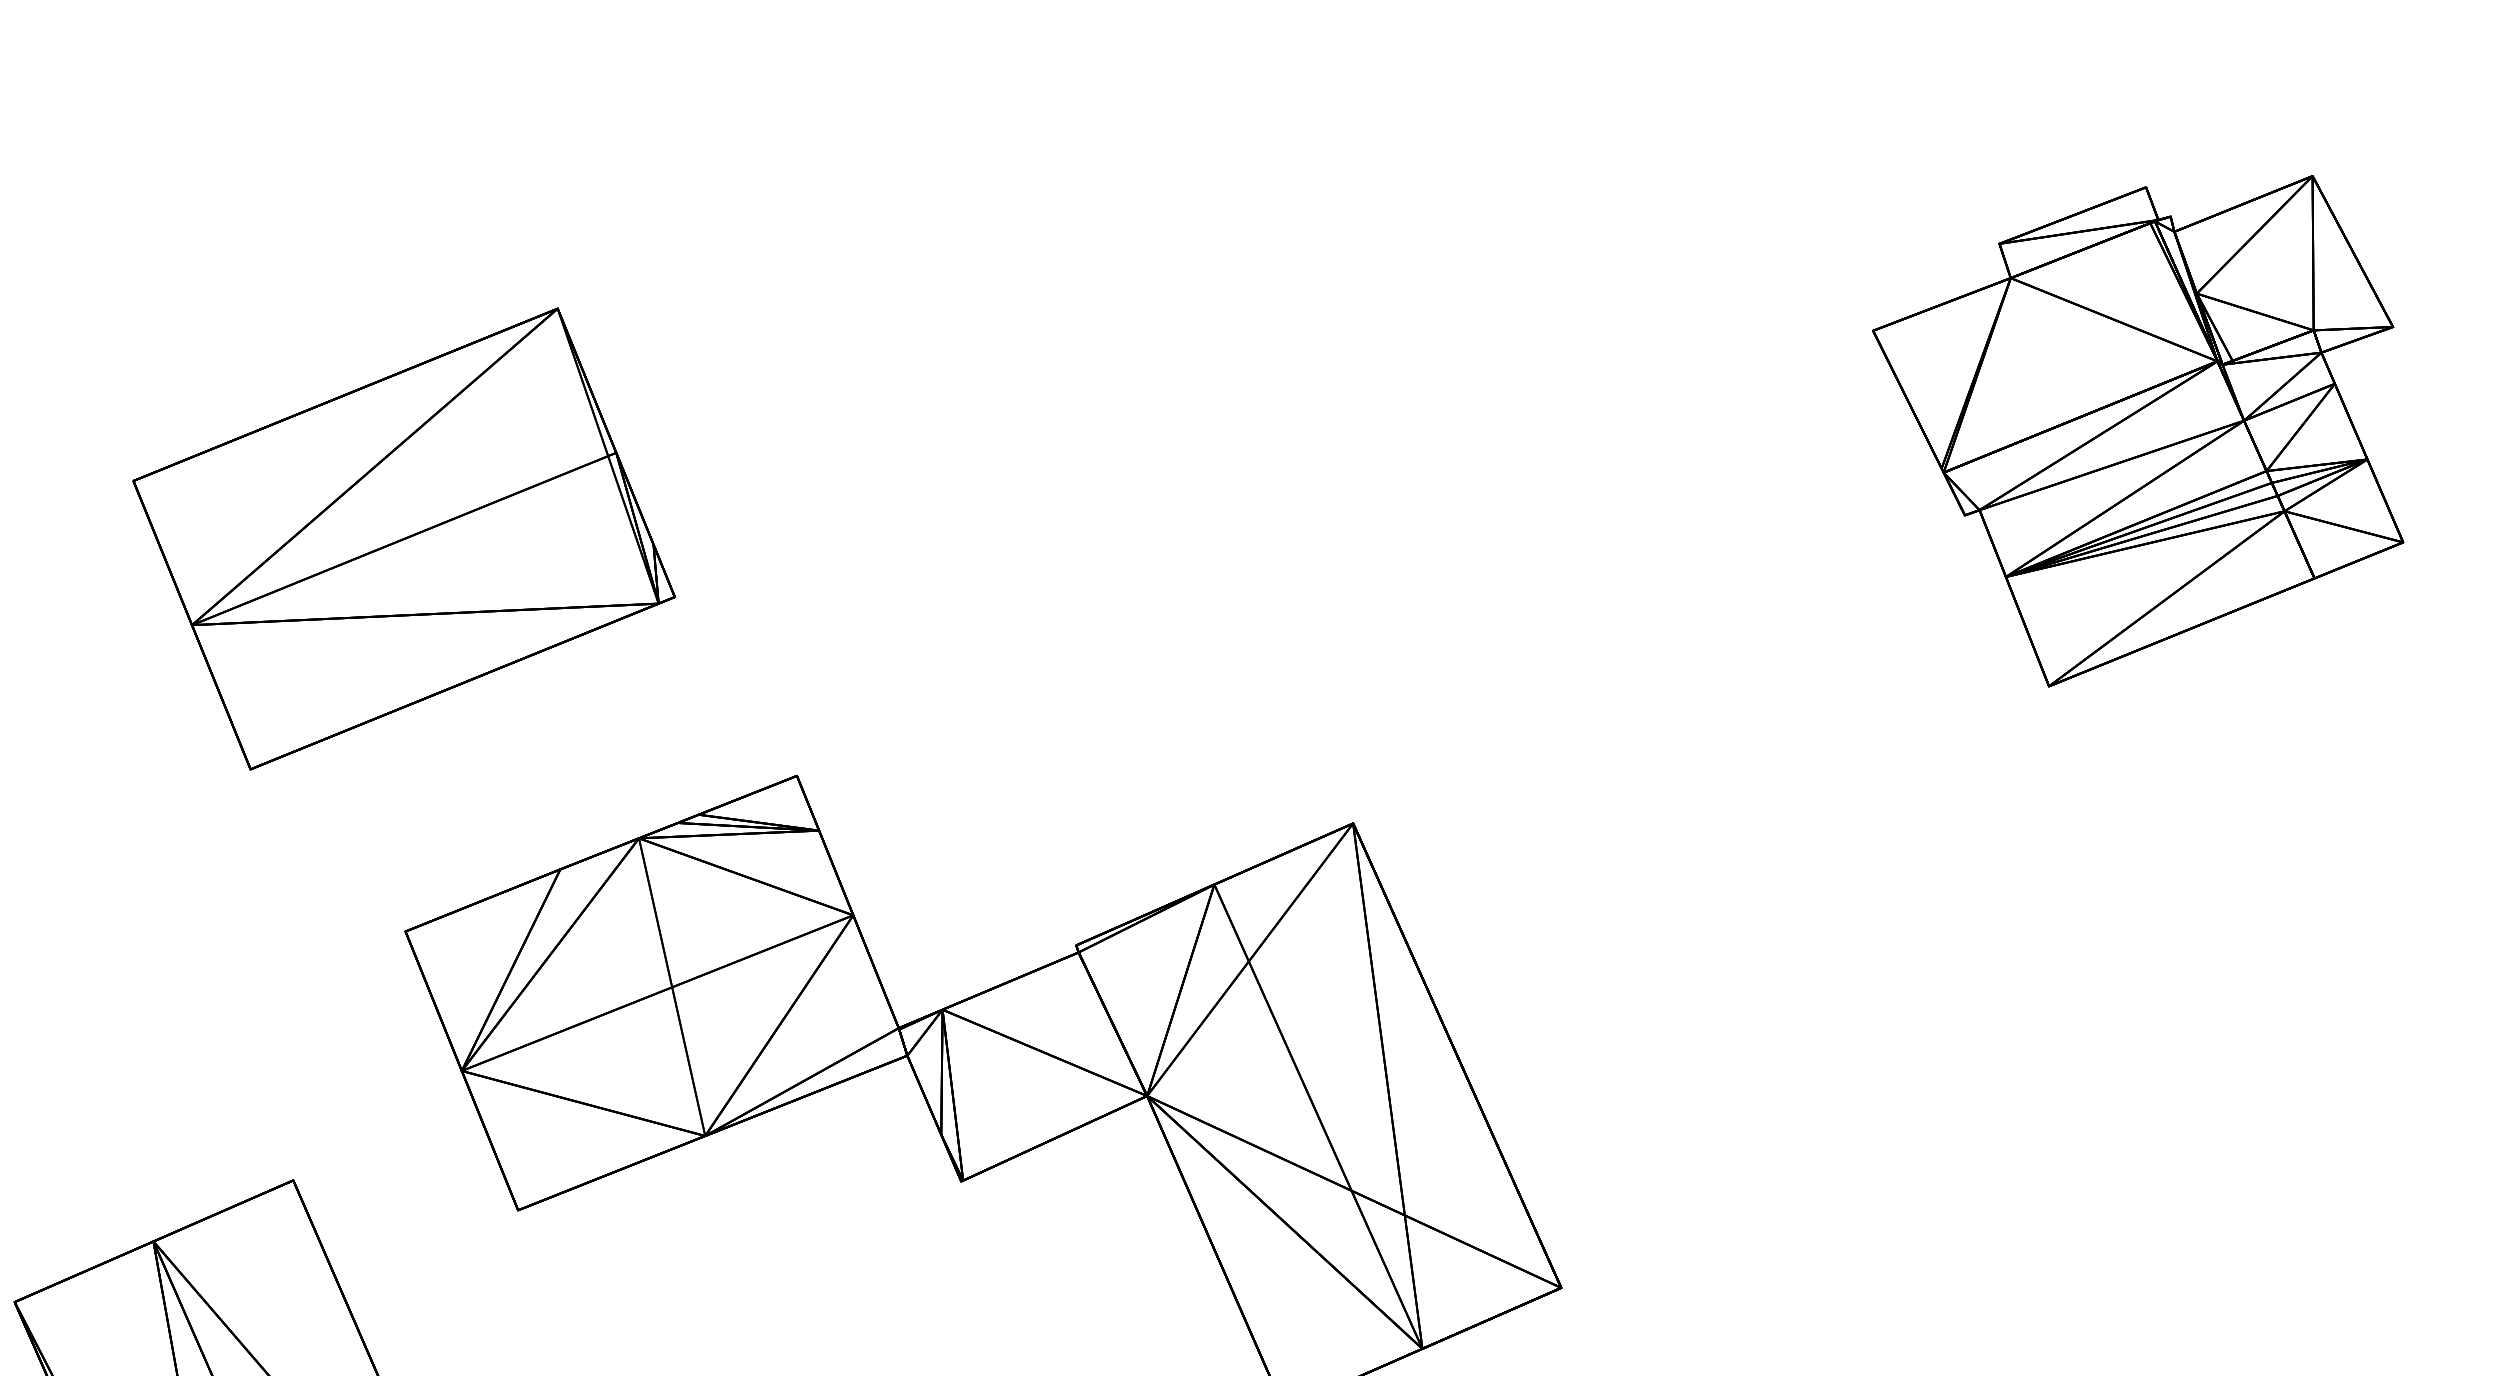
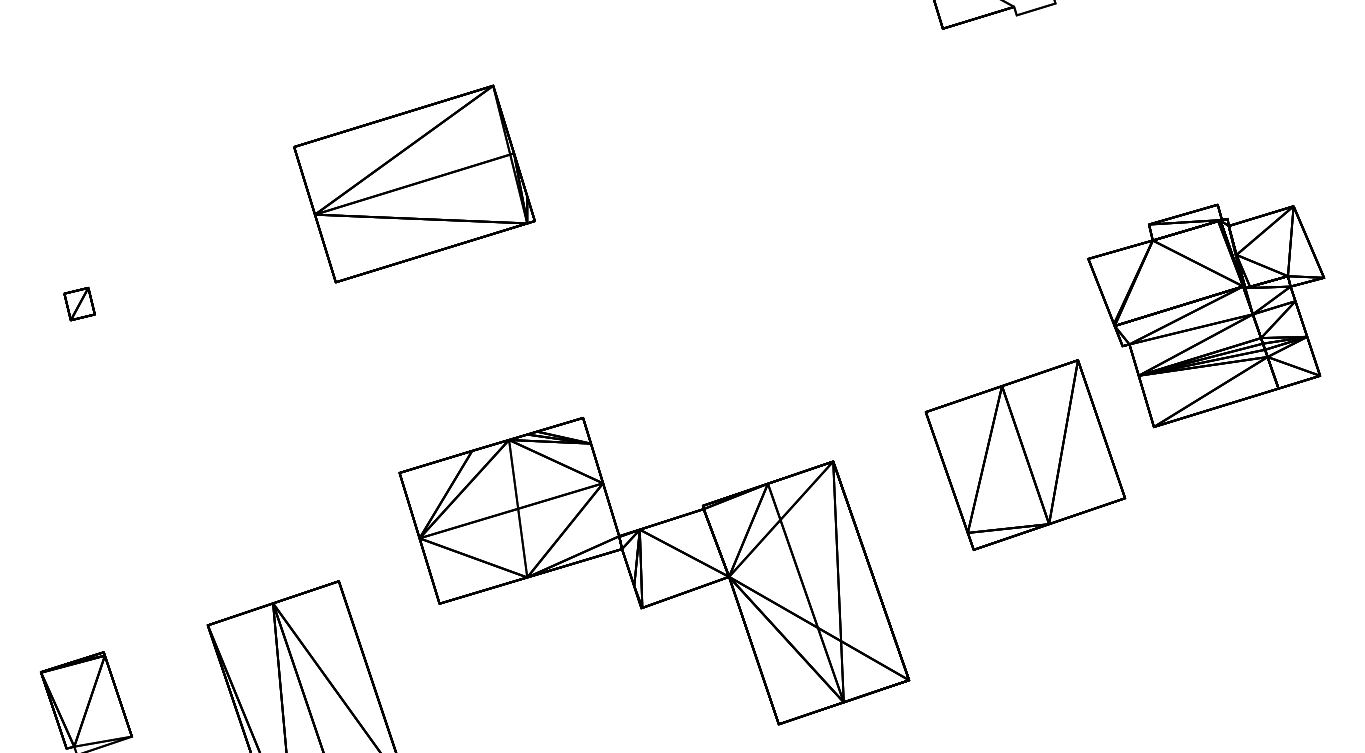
part: (404, 537) -> (414, 183), moved
part: (1772, 771) -> (1025, 454), added

